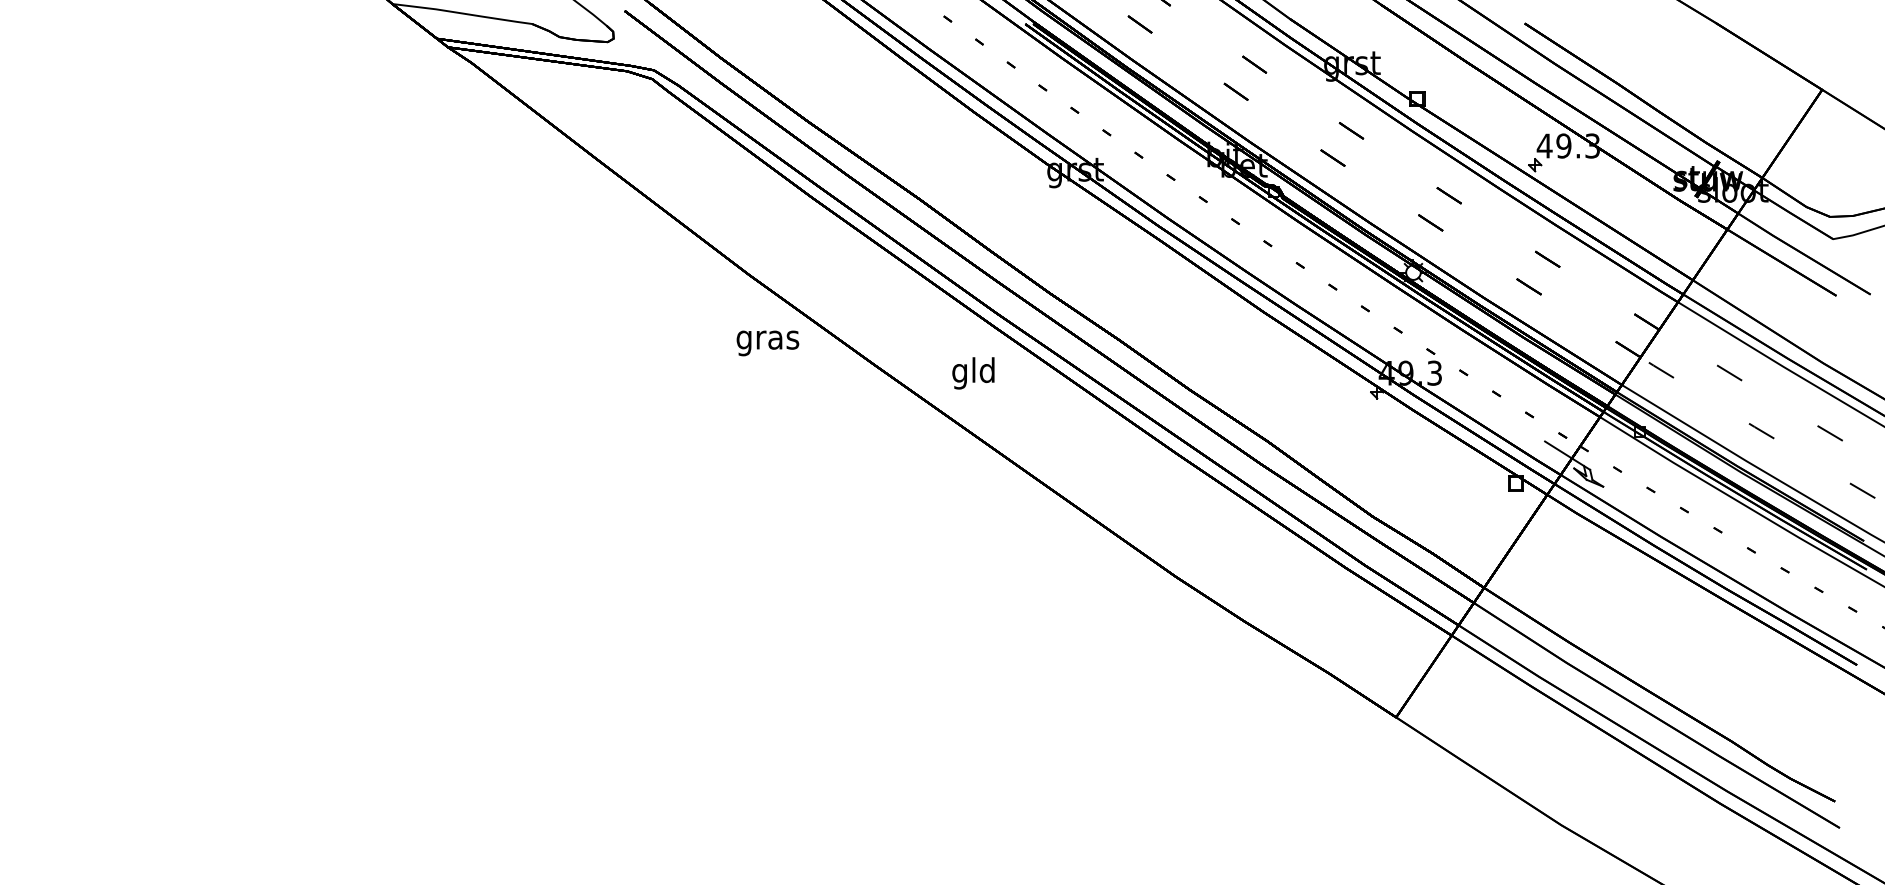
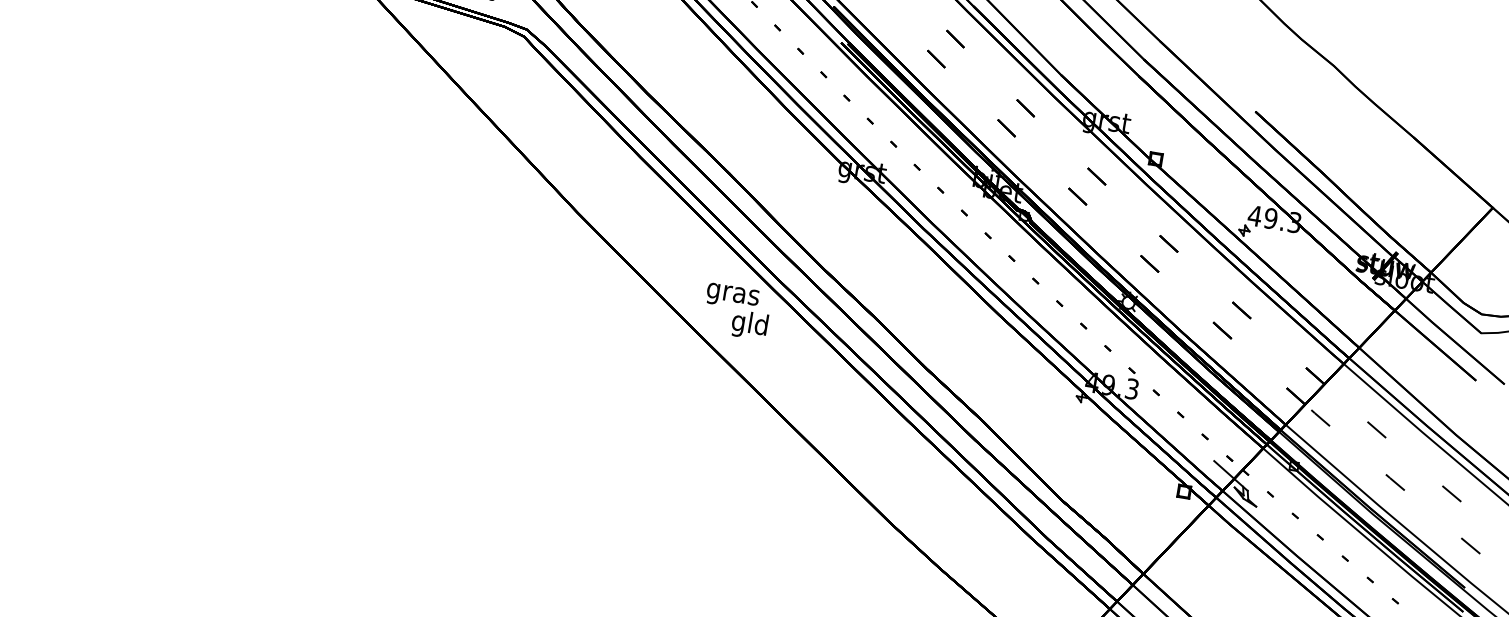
text: (767, 343) -> (732, 296), moved

